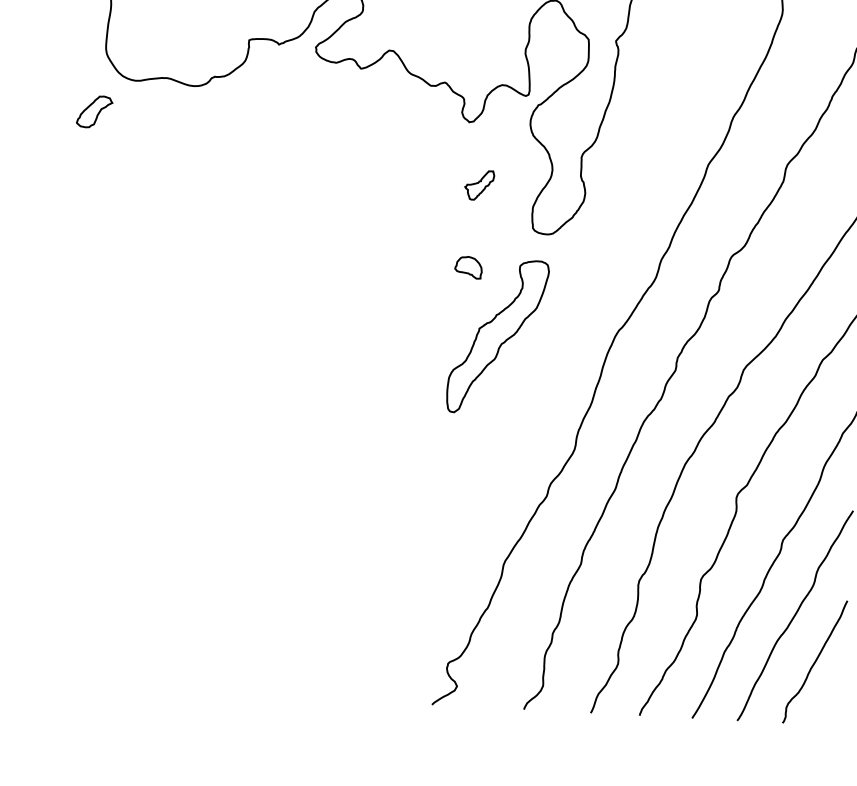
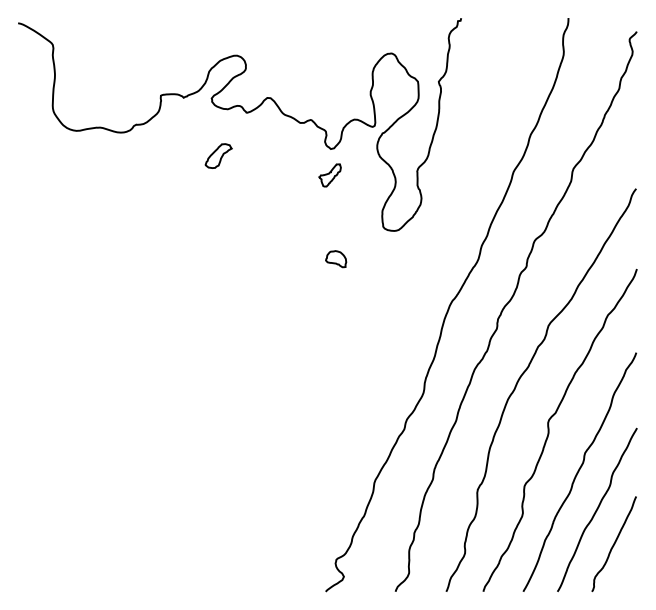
part: (94, 111) -> (218, 155), moved
part: (478, 185) -> (329, 175), moved
part: (498, 336) -> (361, 310), removed

